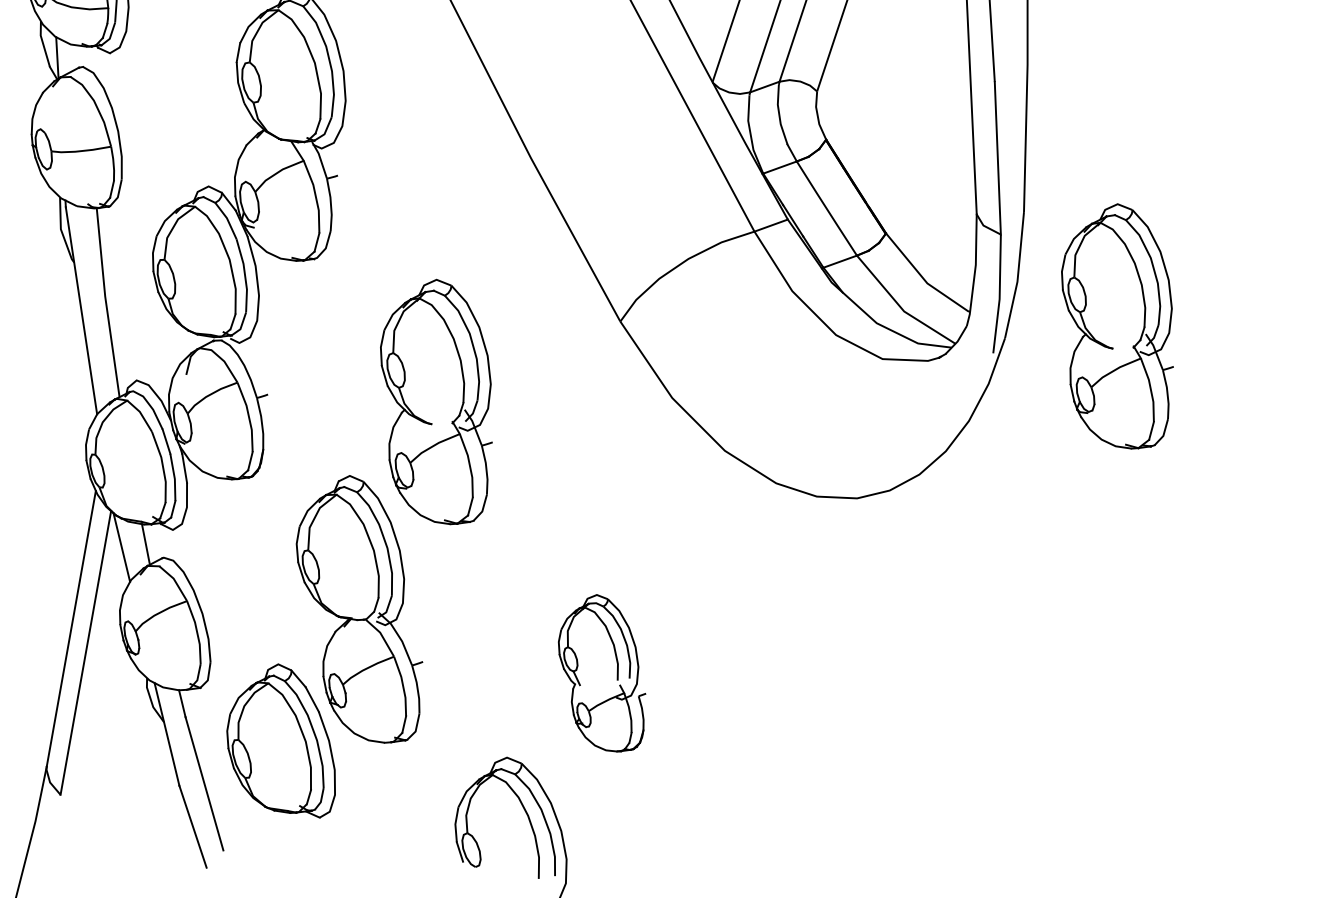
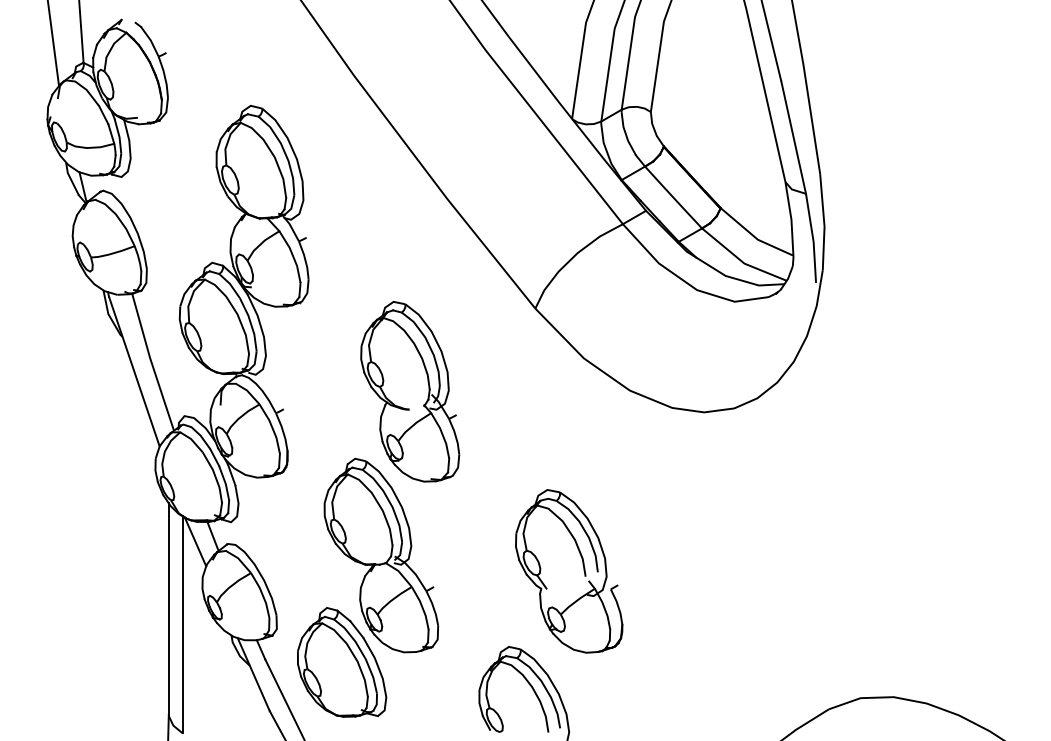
part: (1118, 325) -> (905, 245), removed
part: (603, 673) -> (569, 571), size x1.43

